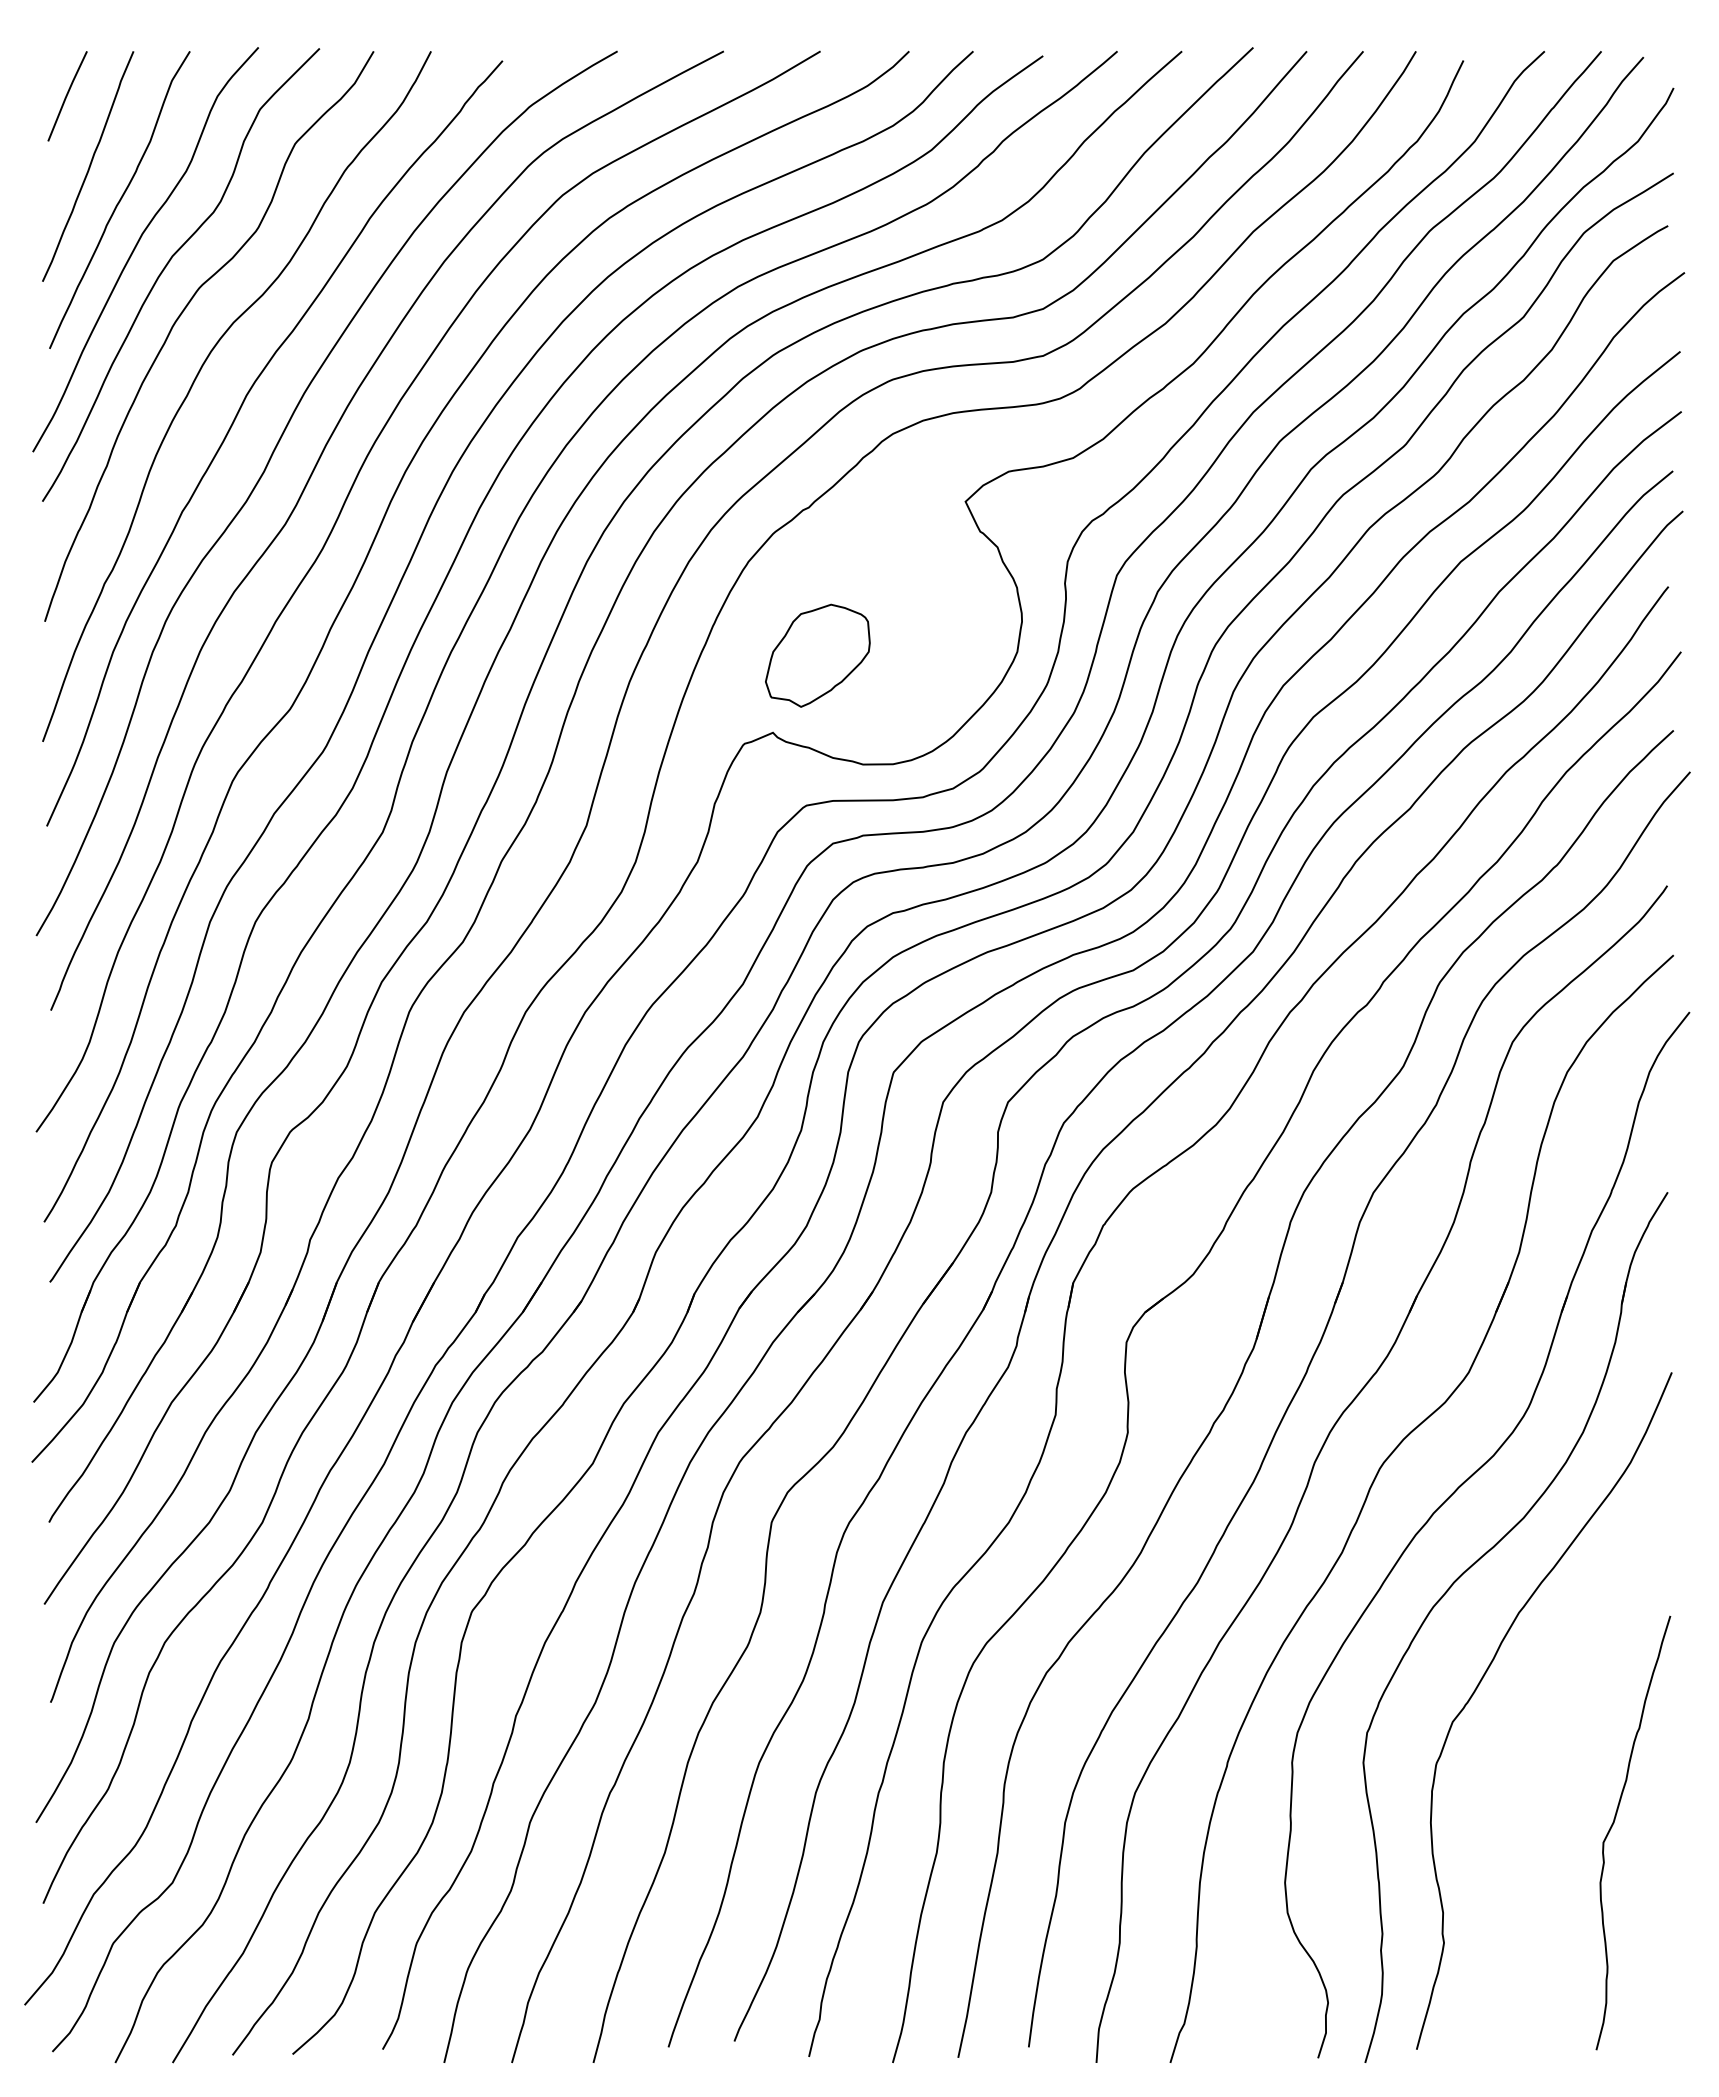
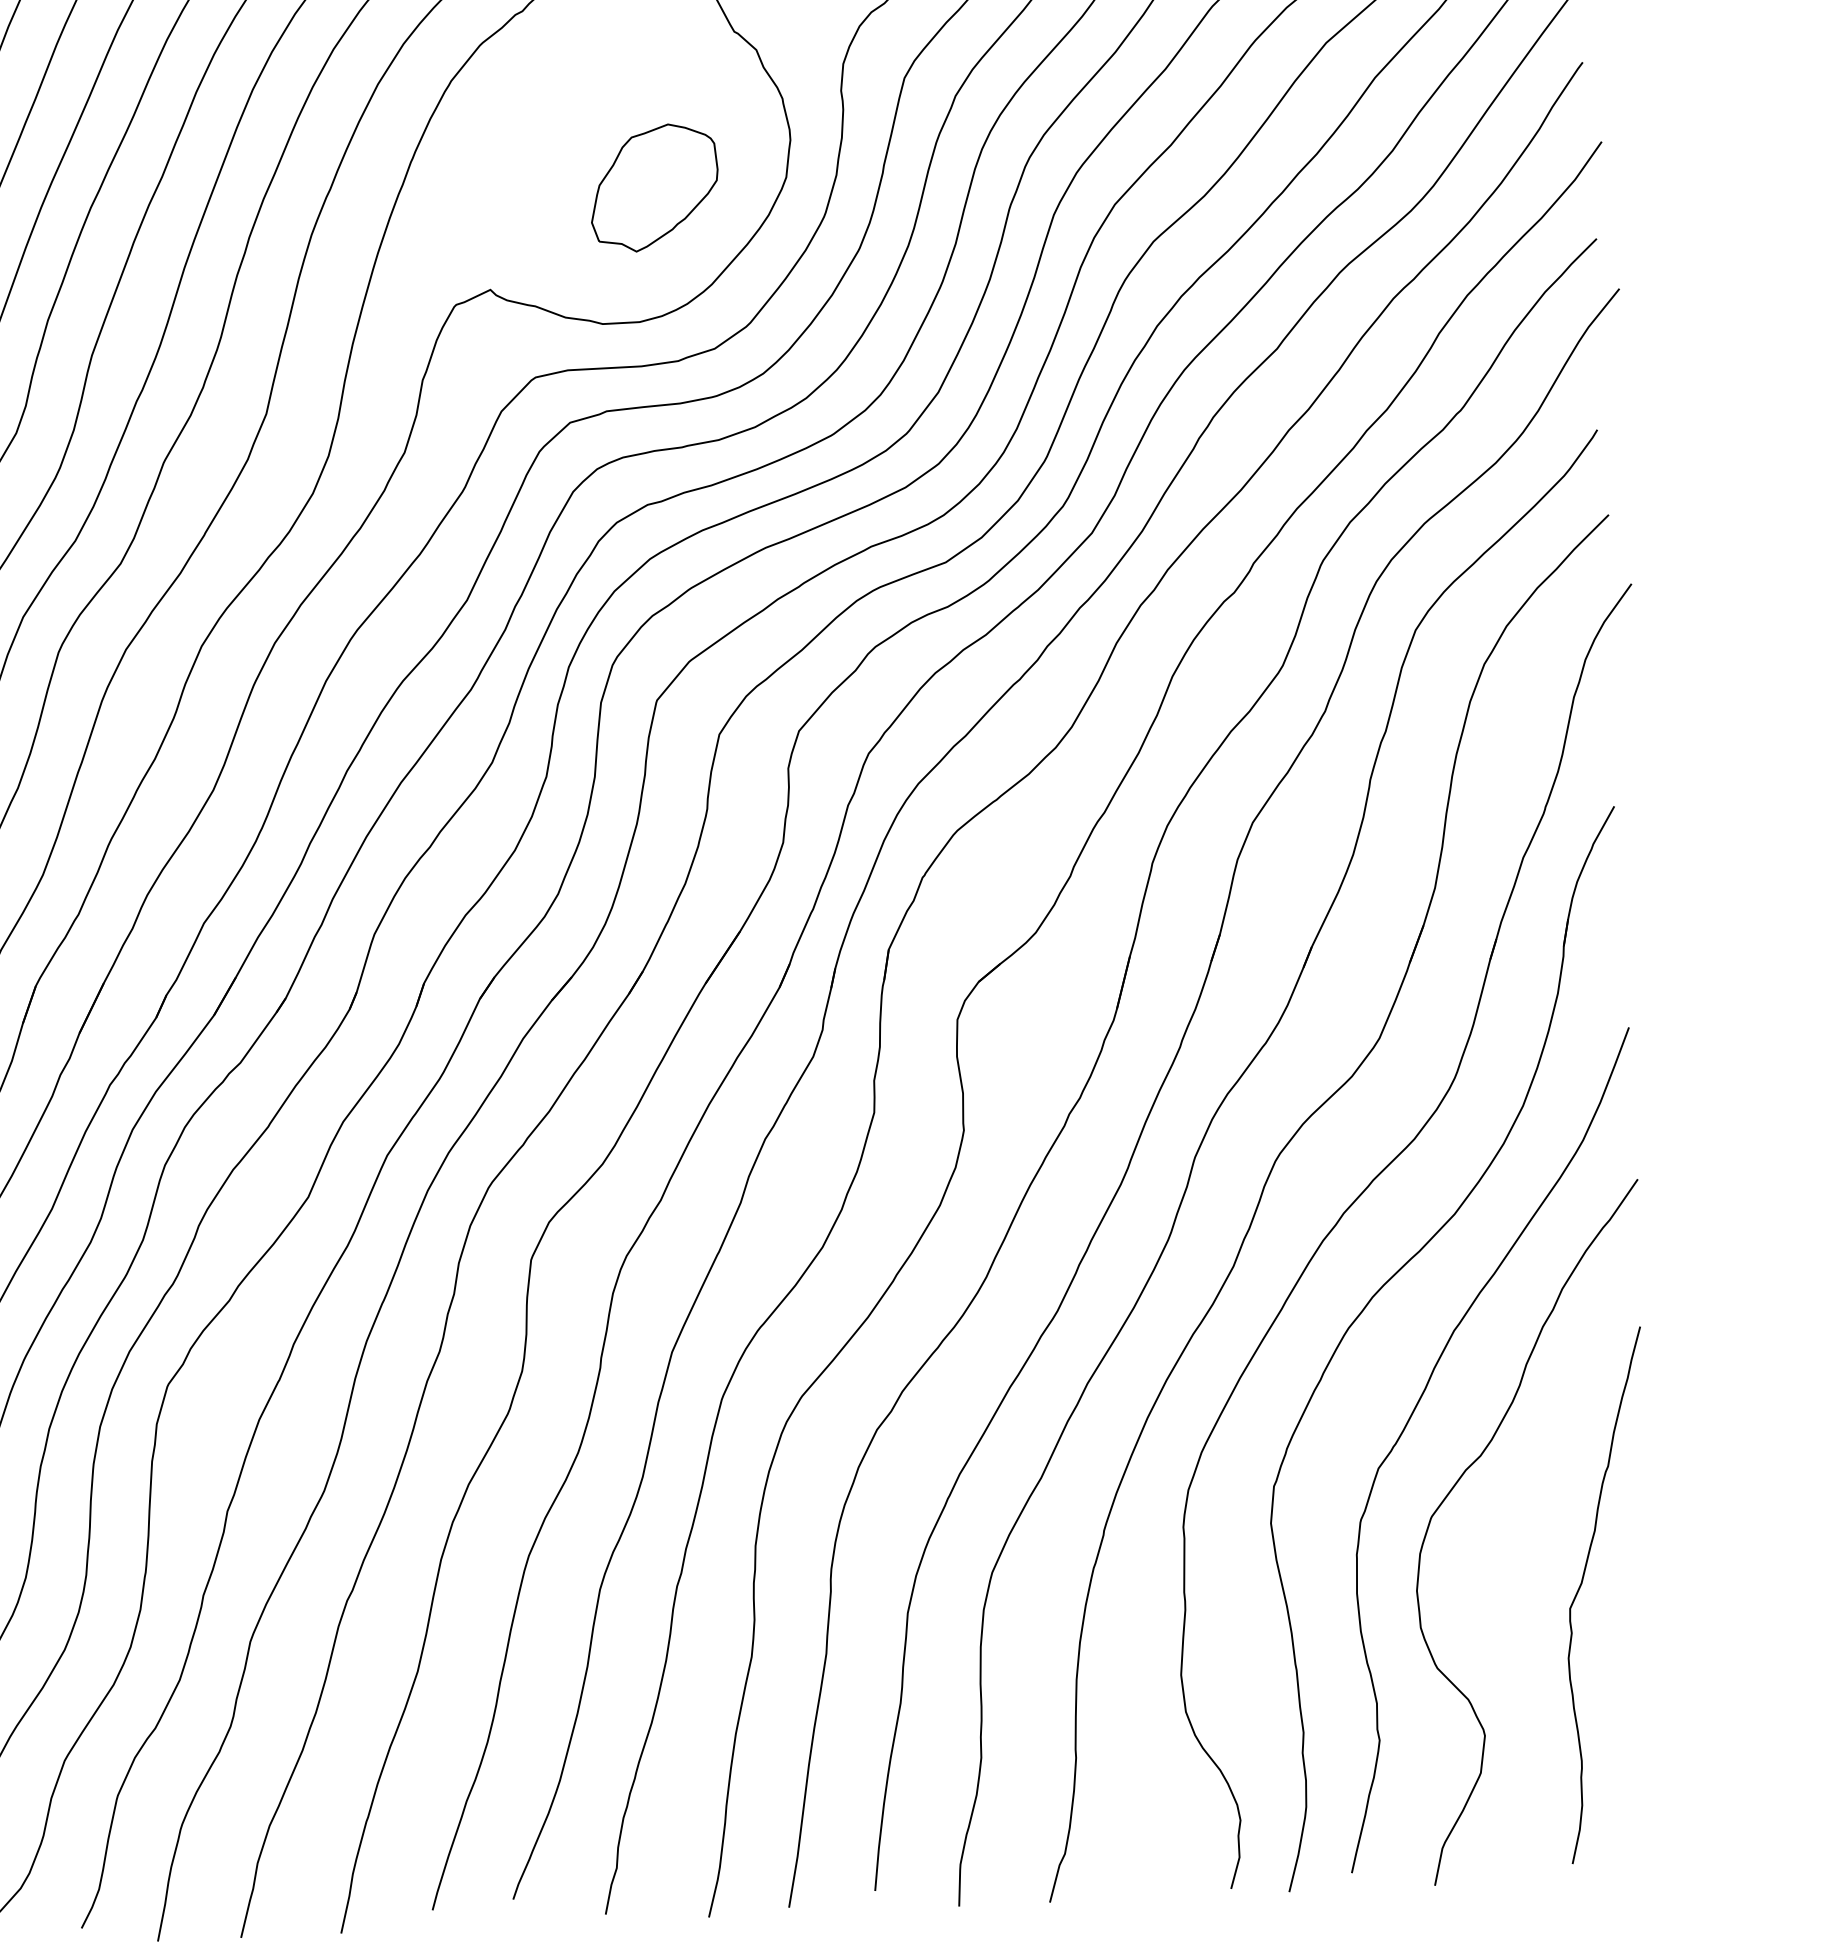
part: (817, 655) -> (653, 187), moved
curve: (1519, 1733) -> (1461, 1479), added

